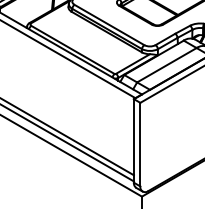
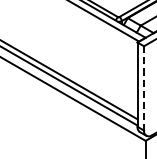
line: (140, 144) -> (144, 88), solid -> dashed

